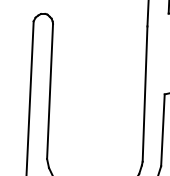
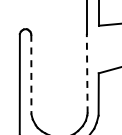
line: (50, 91) -> (31, 74), solid -> dashed
line: (145, 93) -> (87, 73), solid -> dashed

